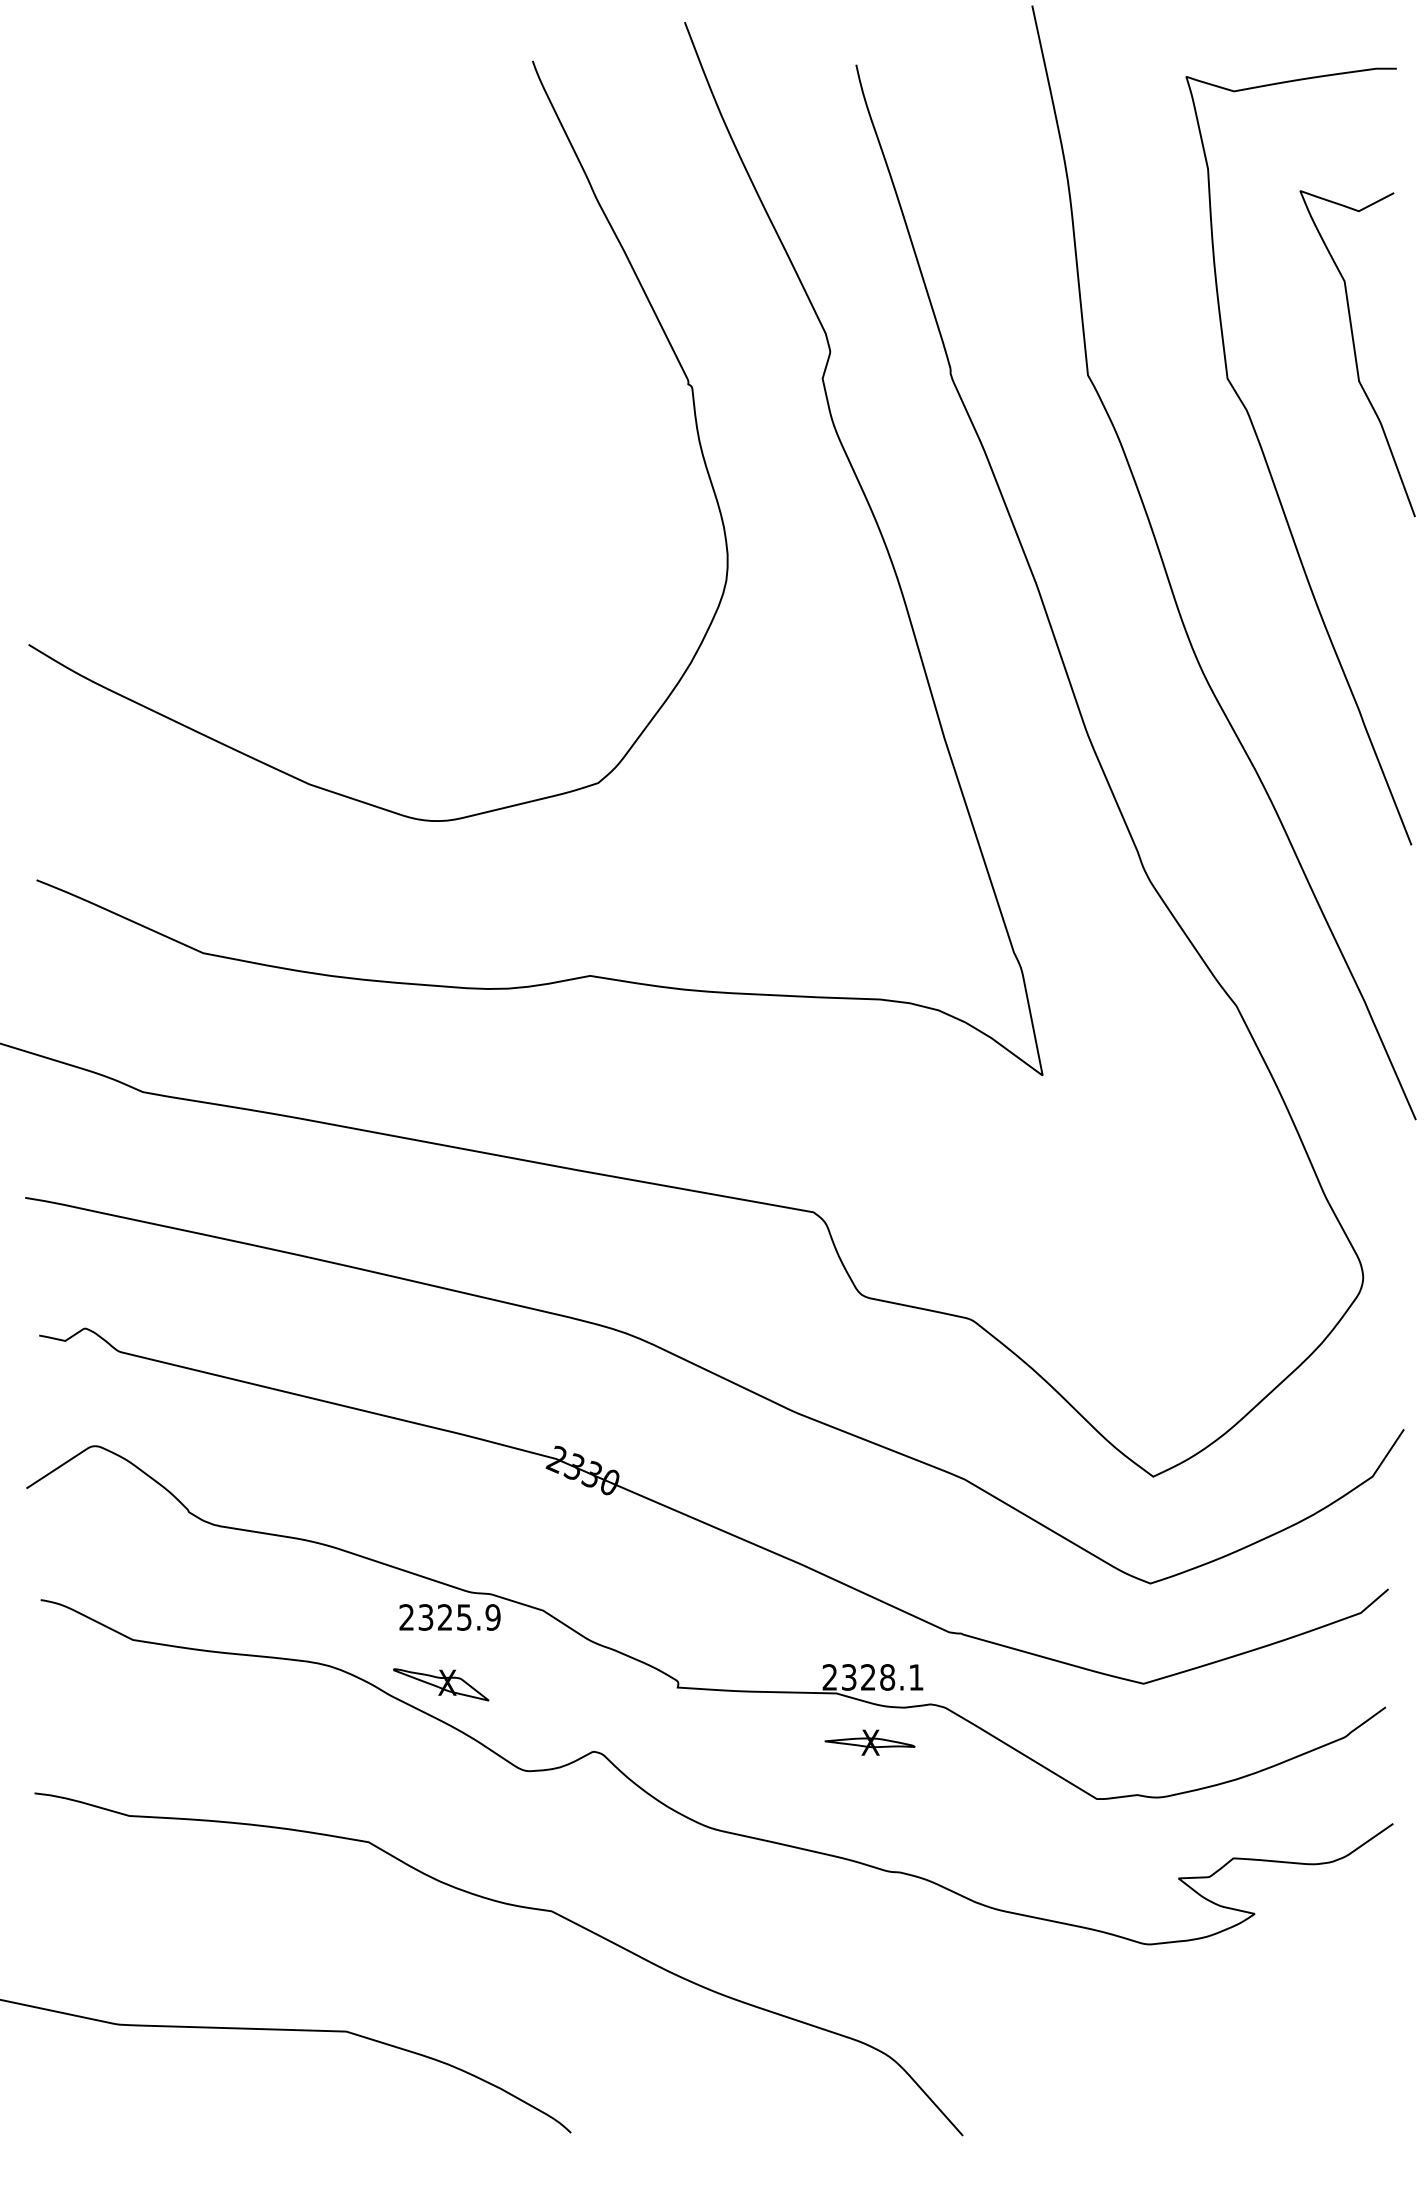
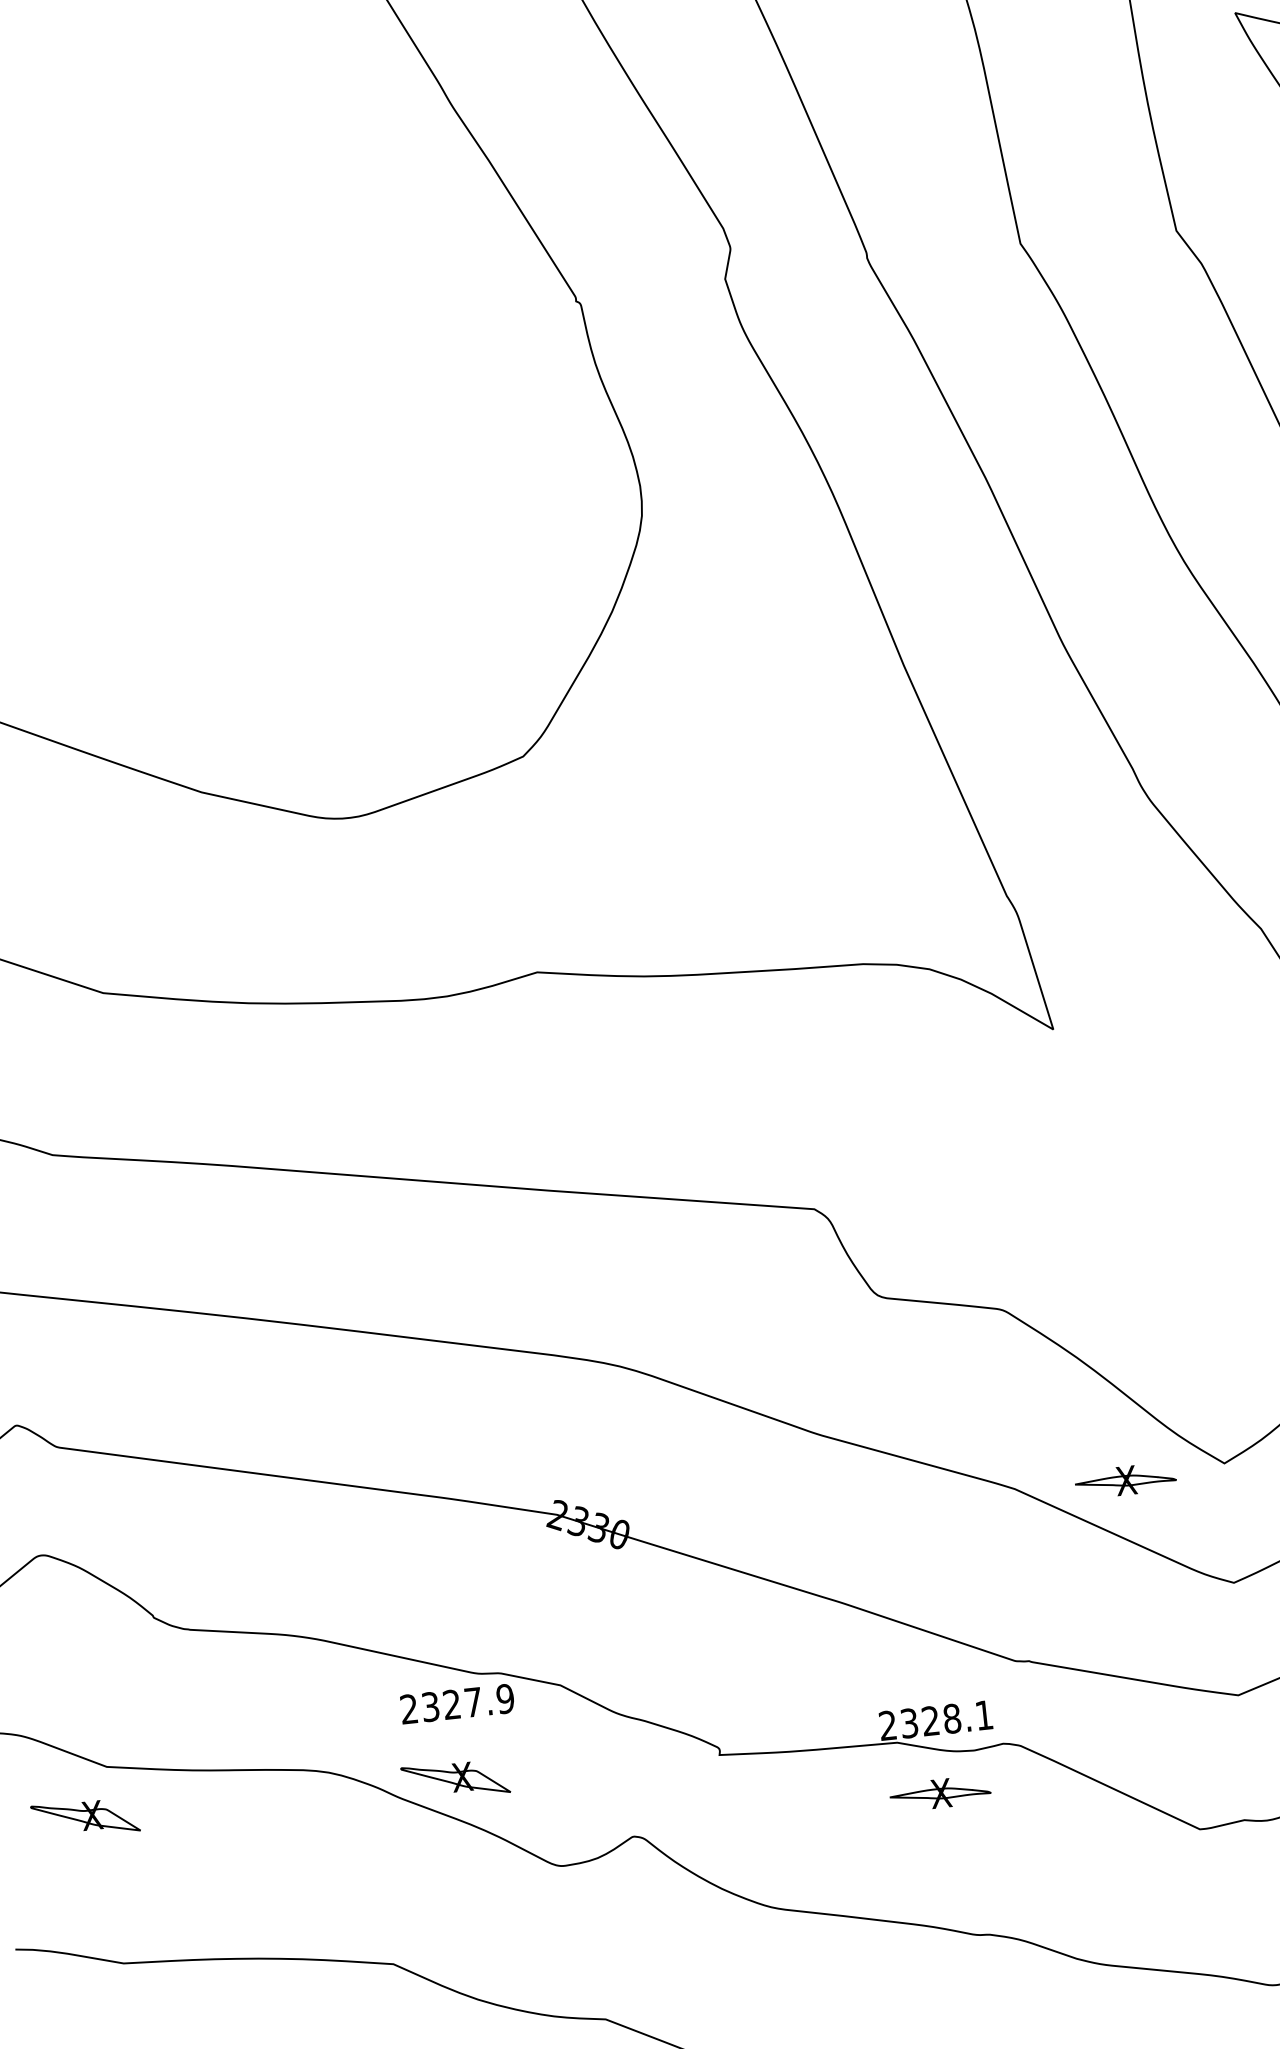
part: (1063, 1482) -> (1125, 1480), added
text: (464, 1617) -> (473, 1702), 2325.9 -> 2327.9
part: (109, 1683) -> (85, 1818), added

